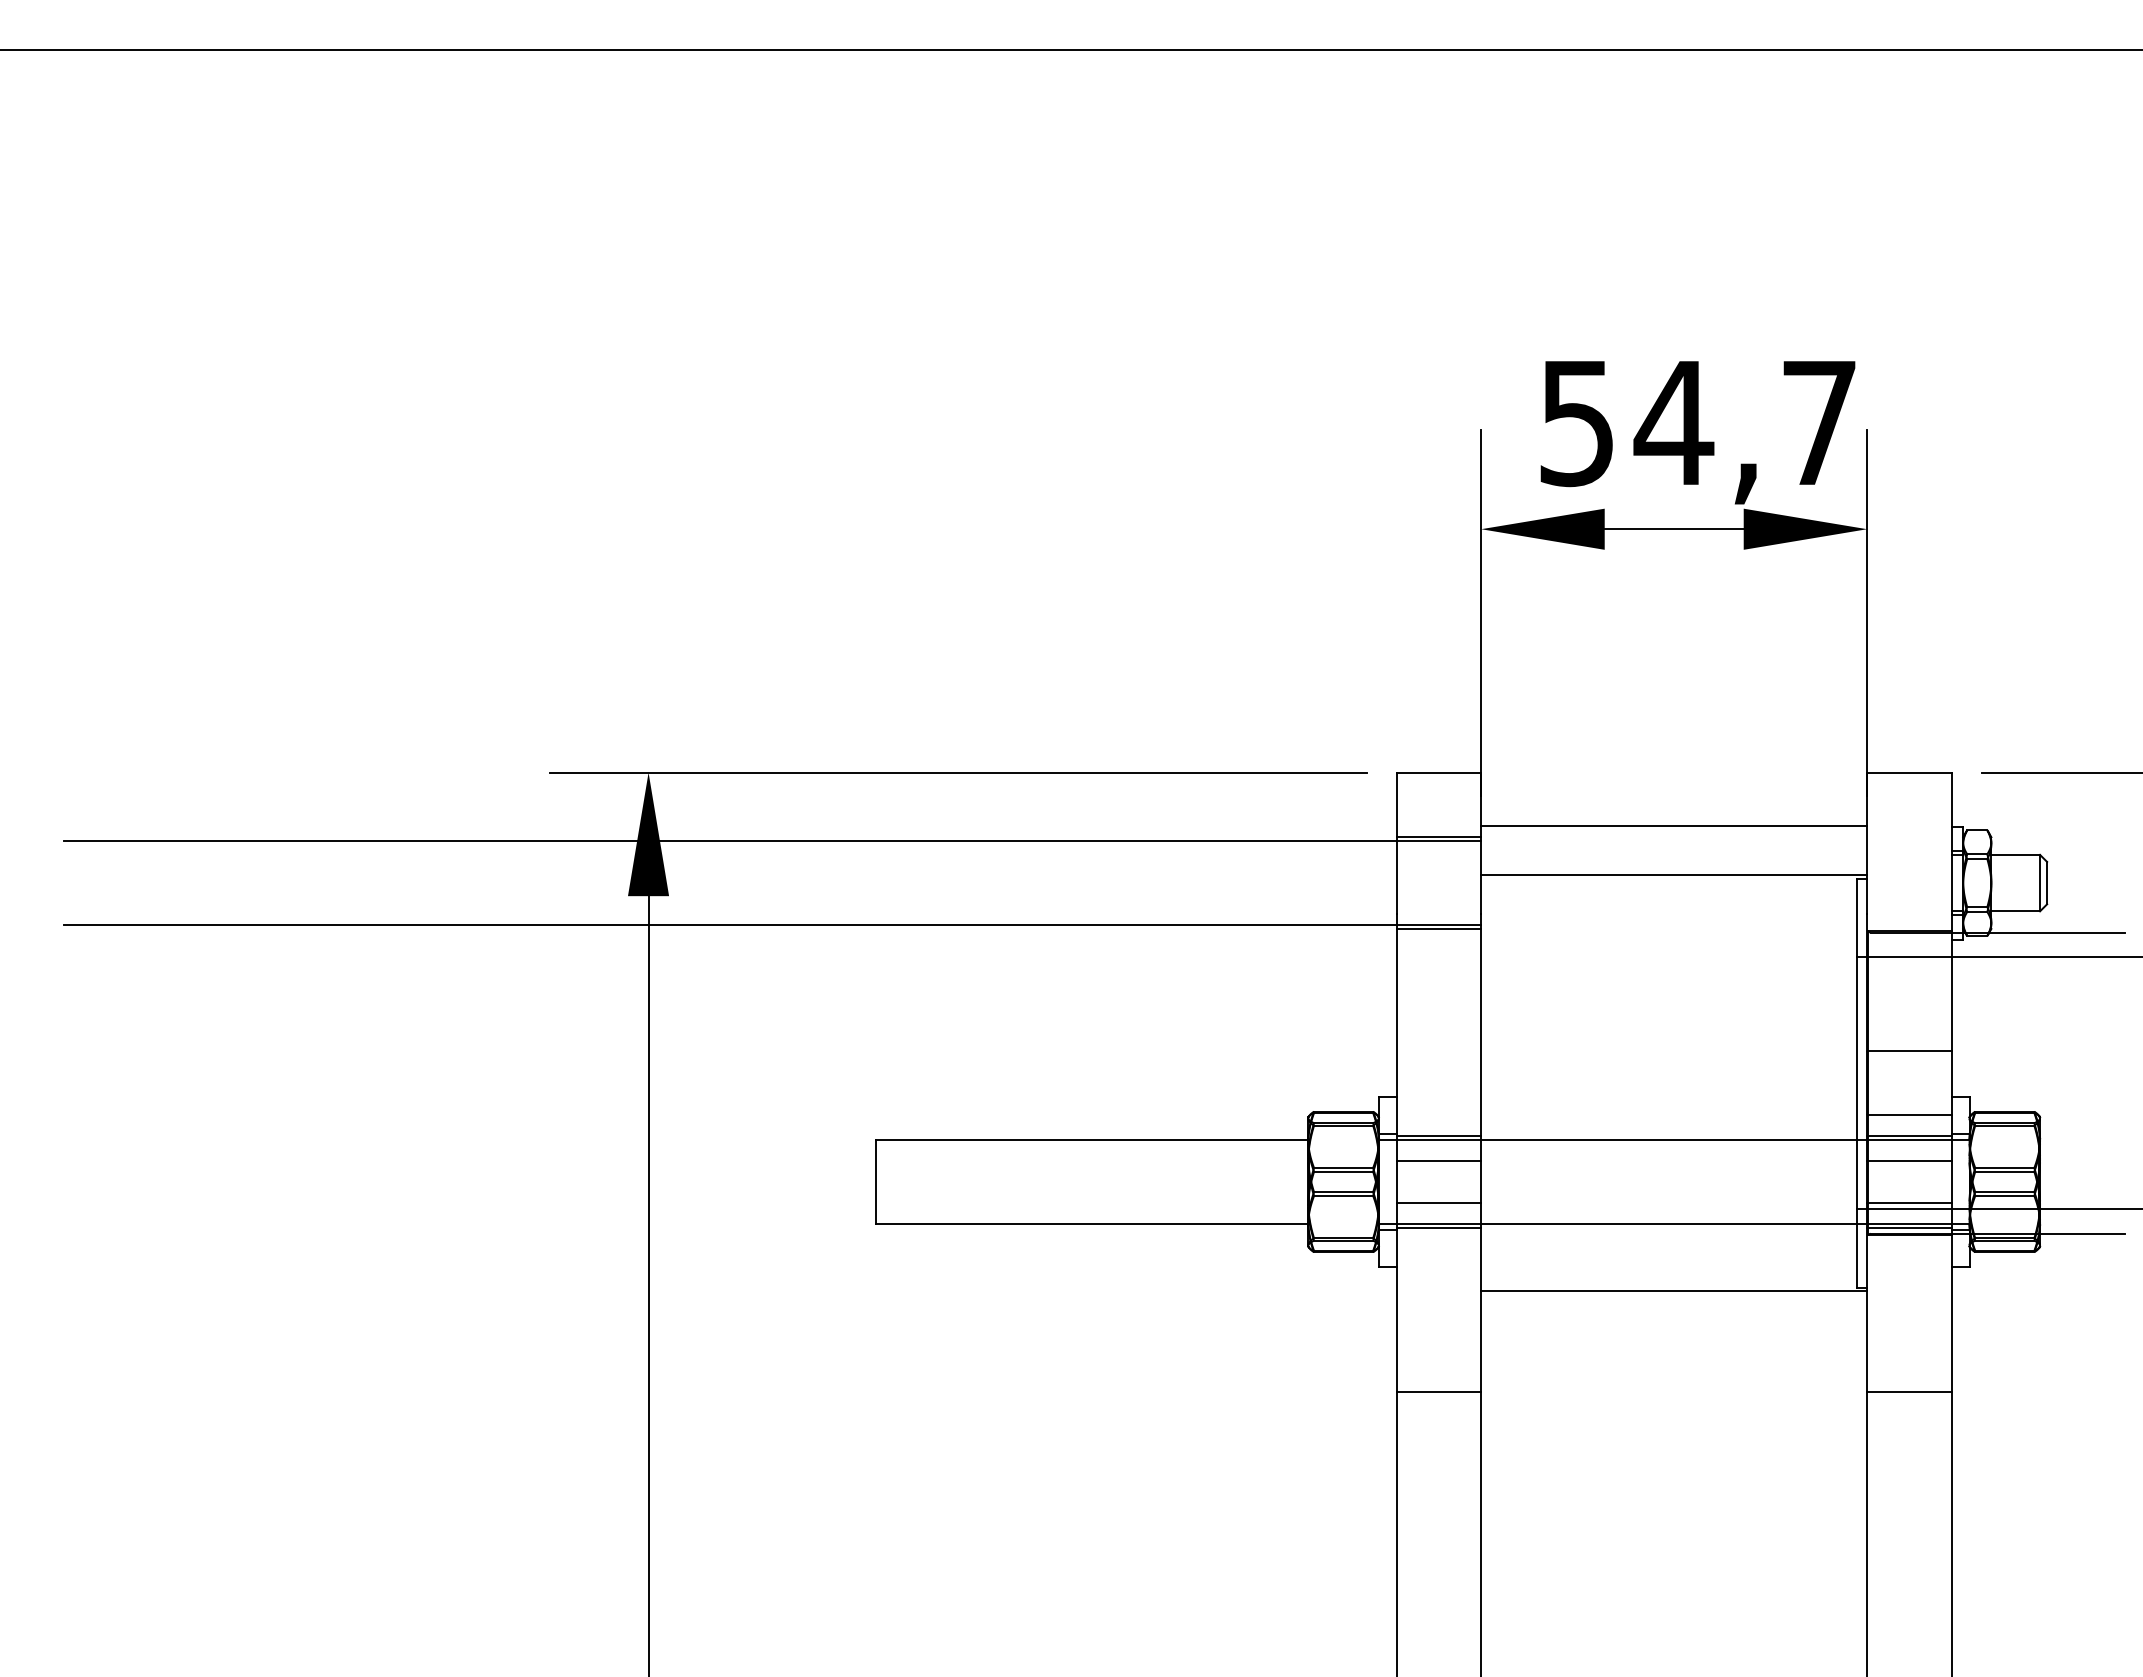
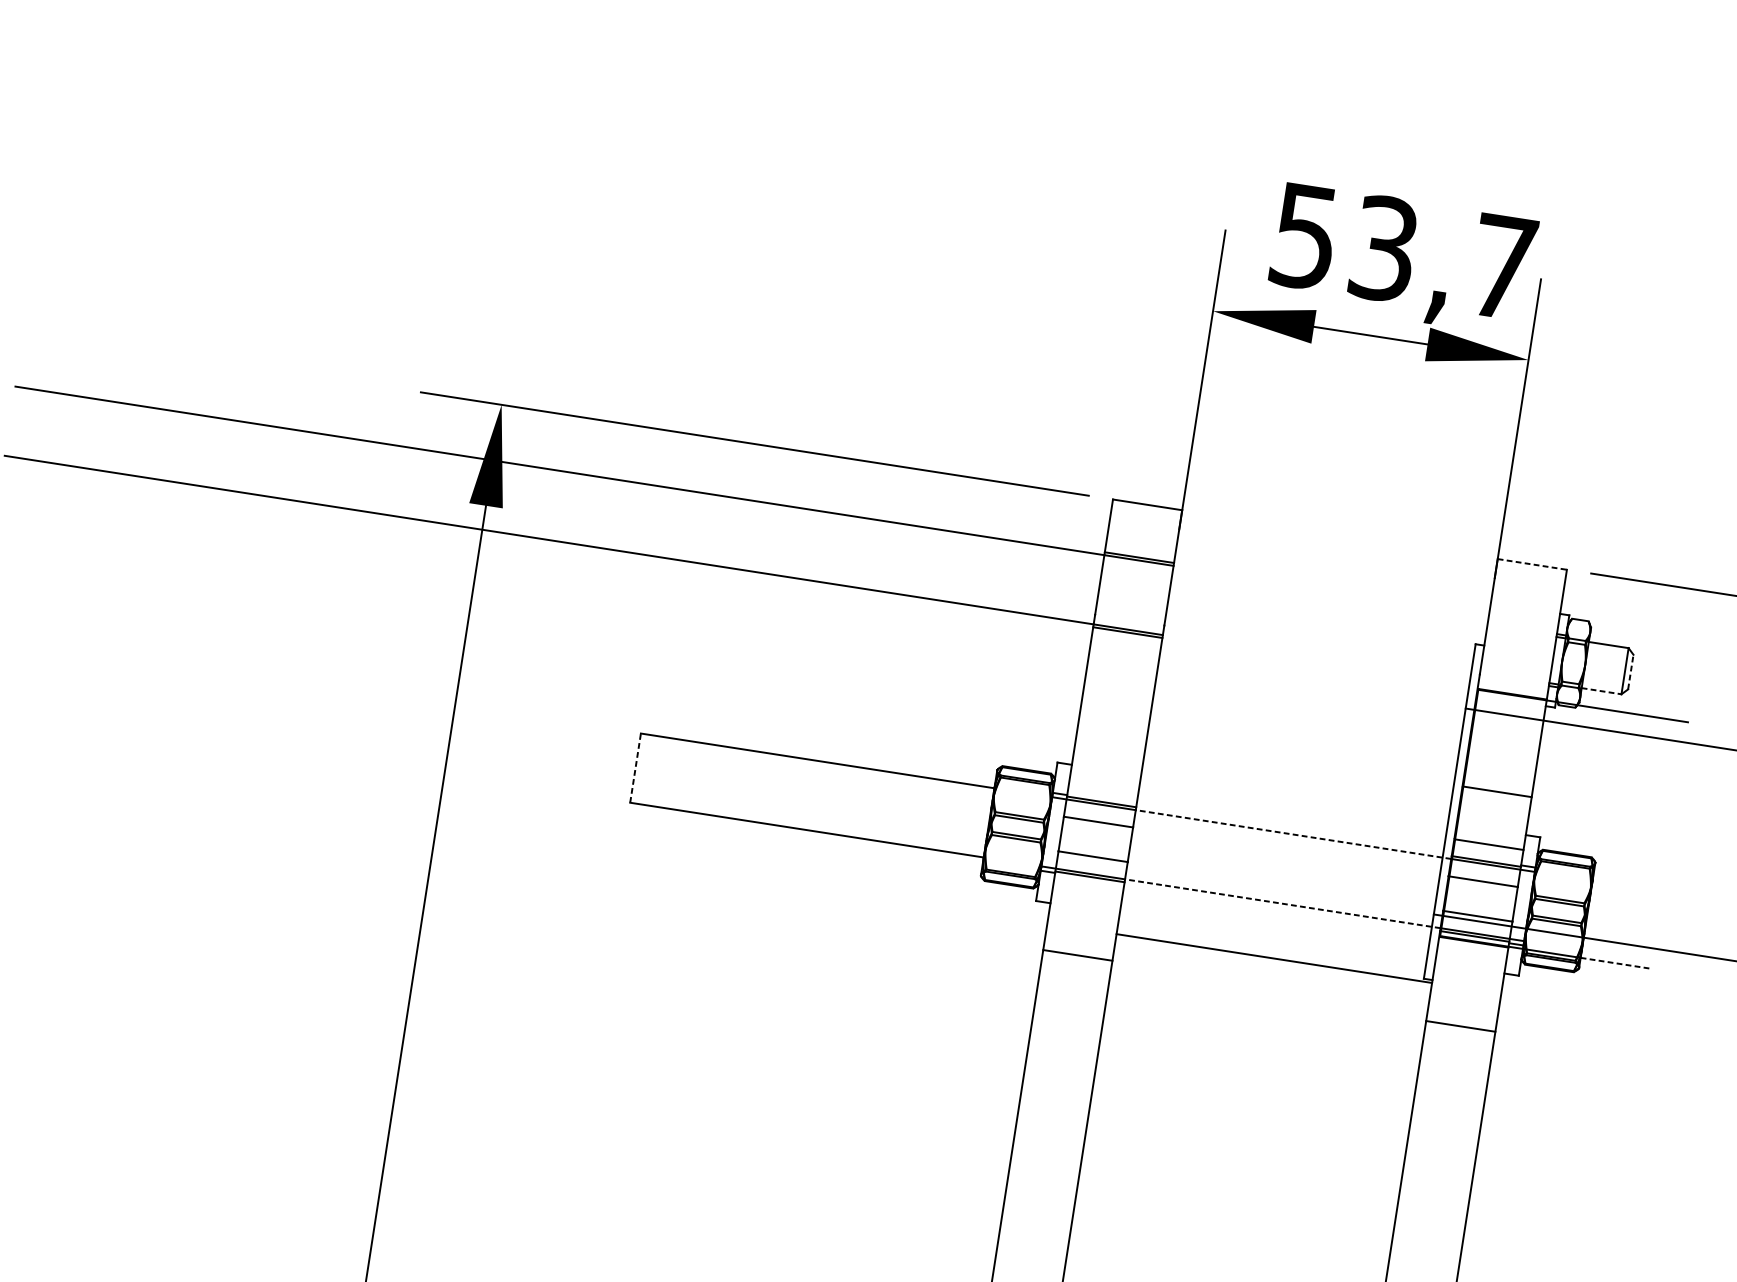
text: (1673, 423) -> (1383, 249), 54,7 -> 53,7
line: (1910, 772) -> (1533, 564), solid -> dashed
line: (1674, 825) -> (1333, 577), removed
line: (1674, 875) -> (1327, 618), removed
line: (2047, 882) -> (1631, 671), solid -> dashed
line: (2016, 911) -> (1602, 691), solid -> dashed
line: (1674, 1139) -> (1293, 834), solid -> dashed
line: (875, 1181) -> (635, 767), solid -> dashed
line: (1674, 1224) -> (1283, 903), solid -> dashed
line: (2082, 1233) -> (1615, 962), solid -> dashed
line: (1438, 1391) -> (1077, 955), moved
line: (1909, 1391) -> (1460, 1026), moved

